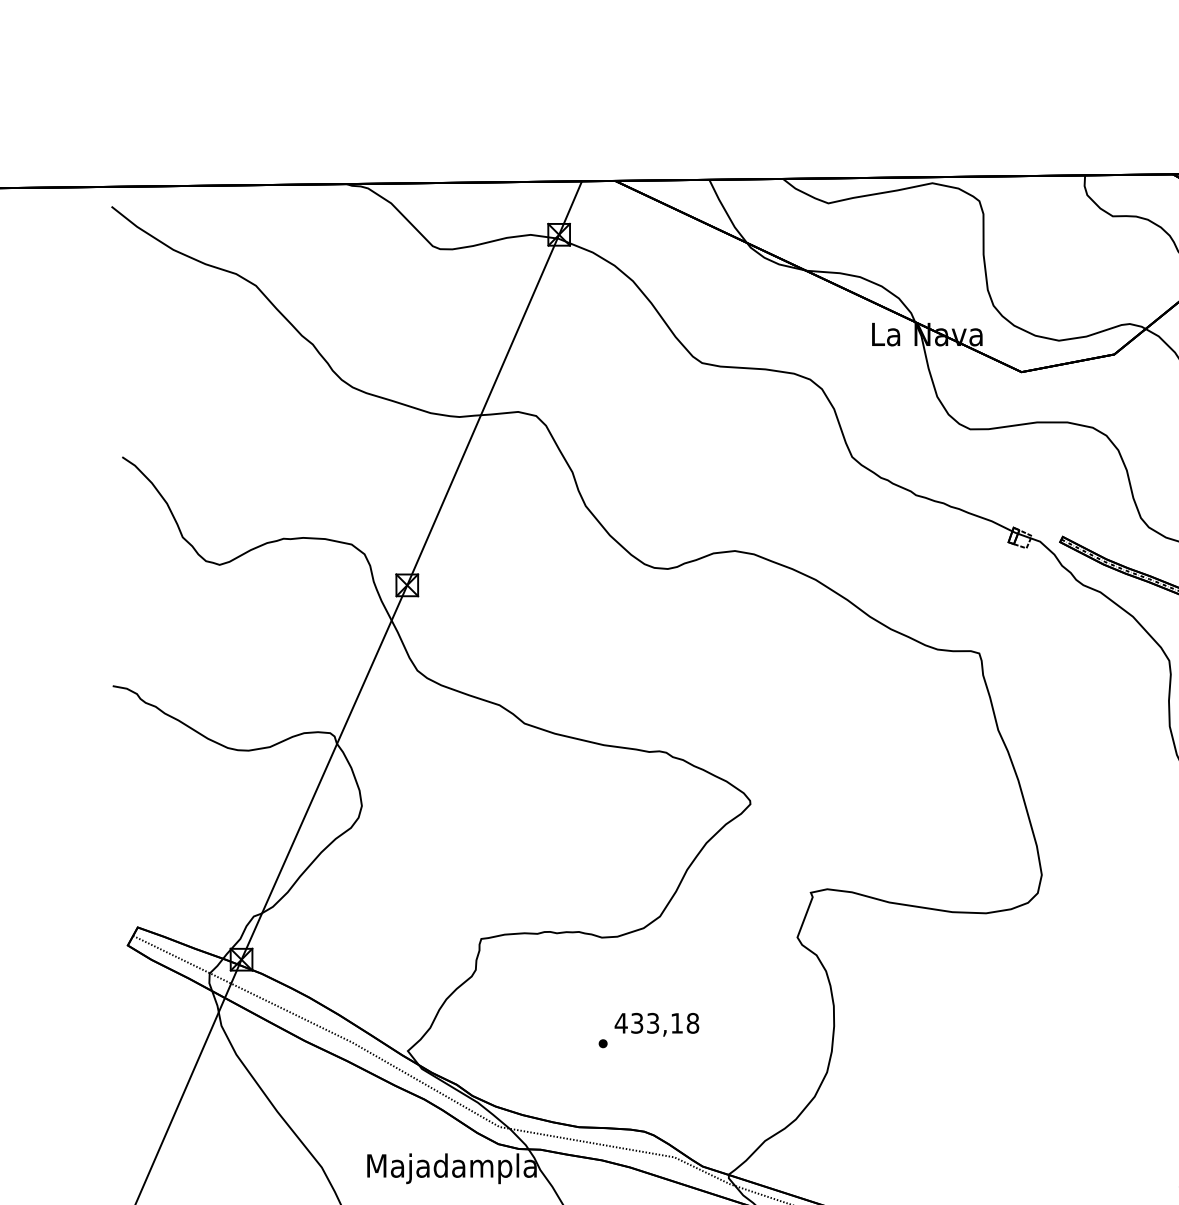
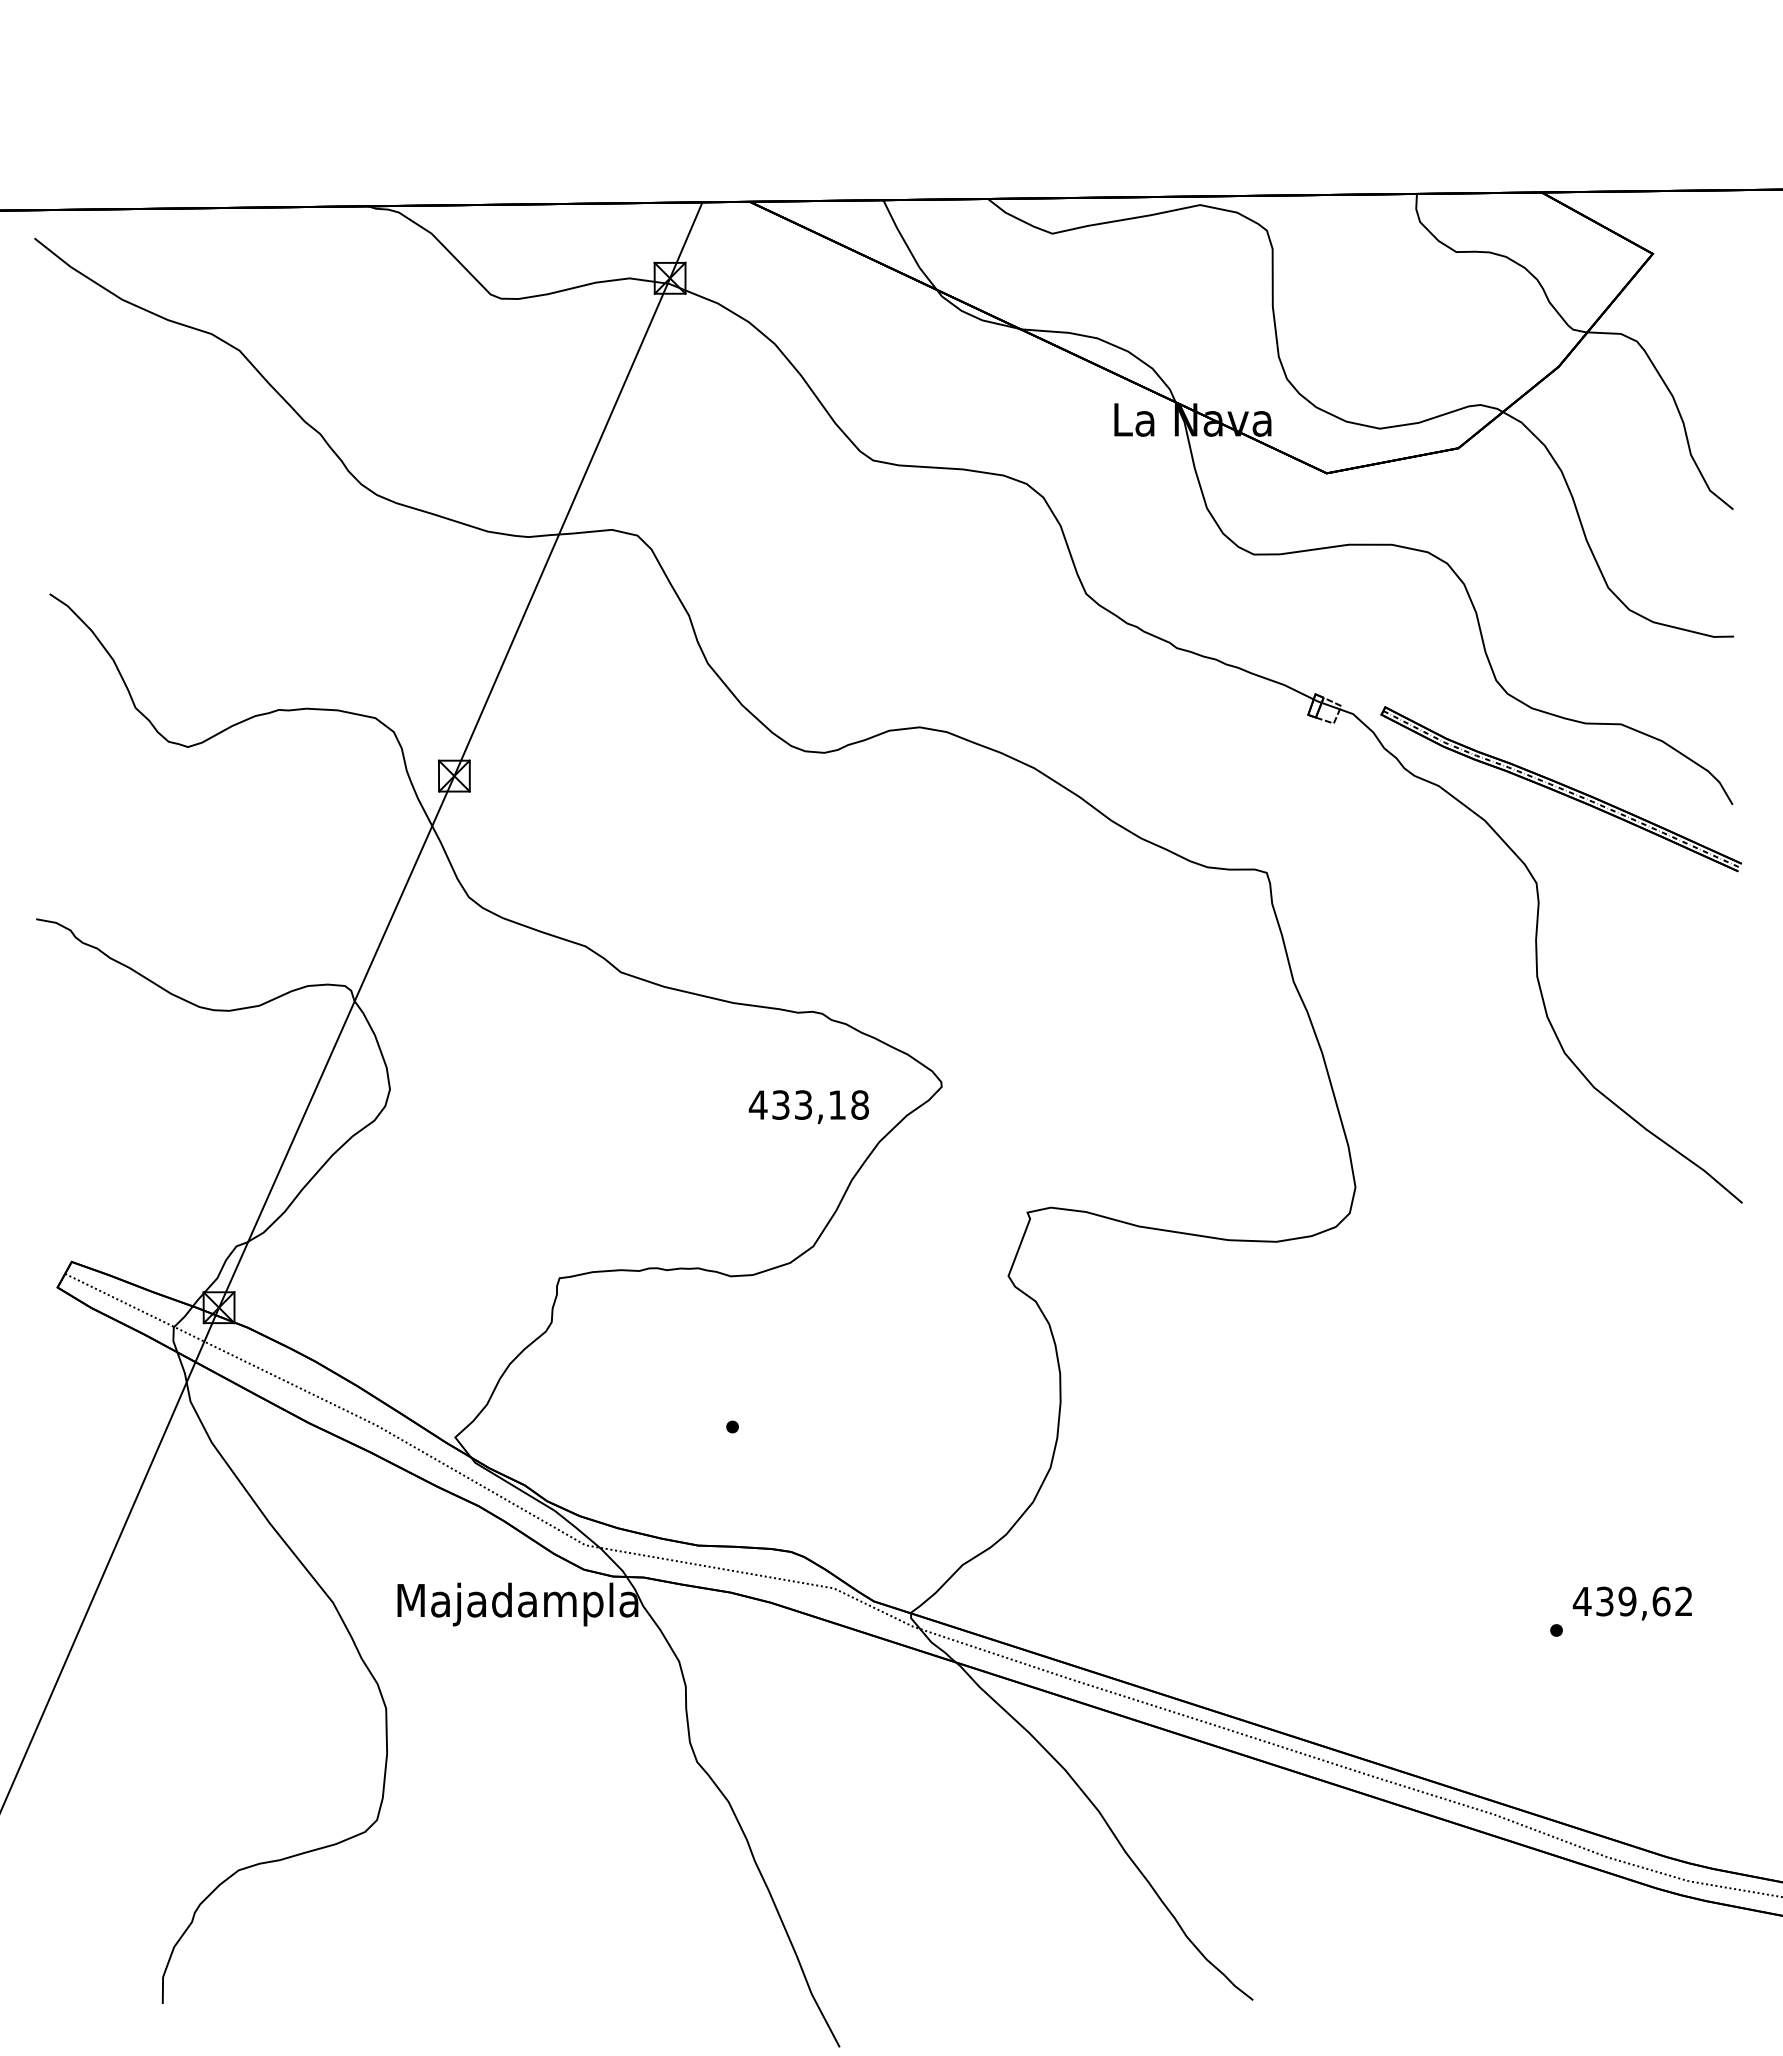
text: (656, 1024) -> (808, 1106), moved

